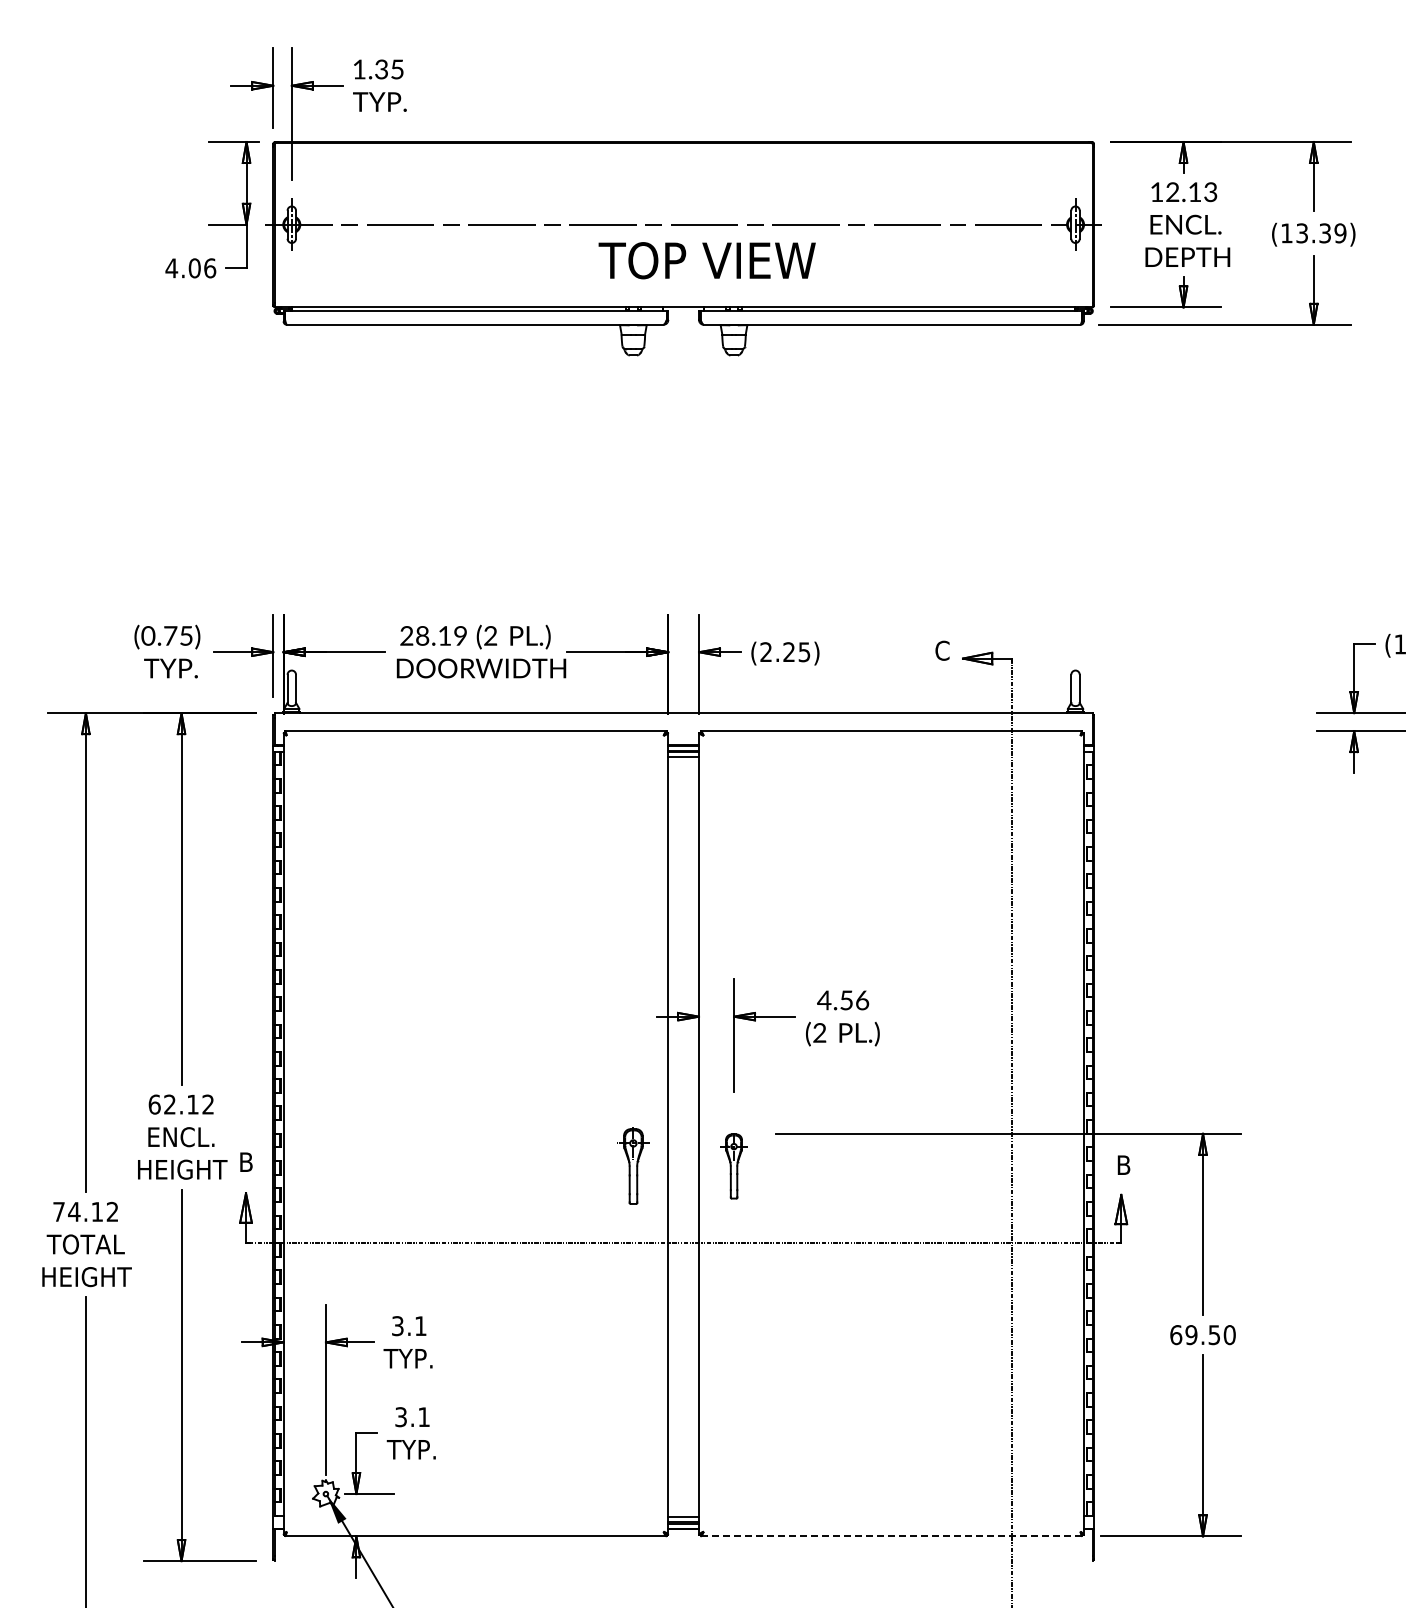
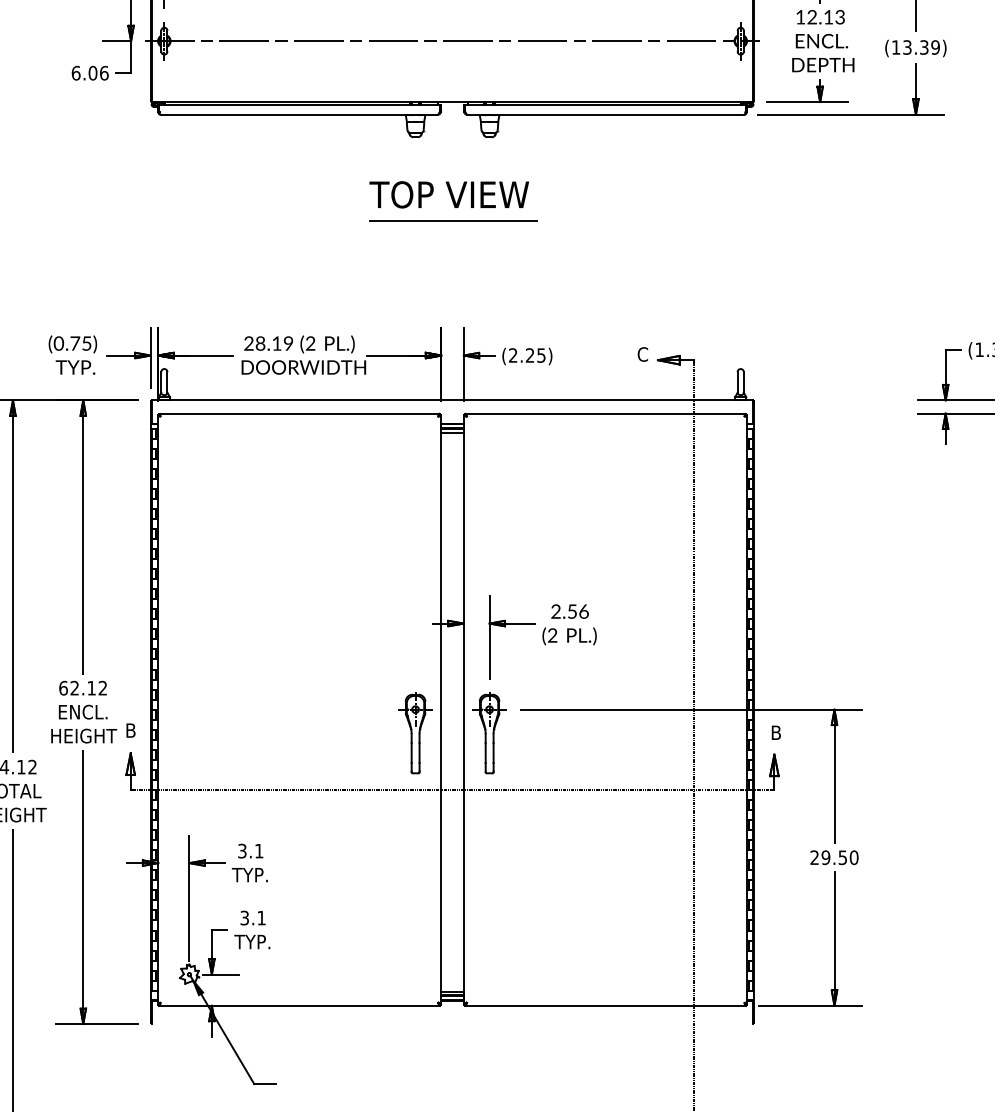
text: (706, 260) -> (448, 194), moved
text: (171, 268) -> (75, 73), 4.06 -> 6.06
line: (684, 468) -> (453, 220), added
text: (824, 1000) -> (556, 611), 4.56 -> 2.56
part: (633, 1165) -> (415, 733), size x1.43
part: (733, 1165) -> (489, 733), size x1.67
text: (1176, 1335) -> (814, 858), 69.50 -> 29.50
line: (891, 1536) -> (605, 1005), dashed -> solid

